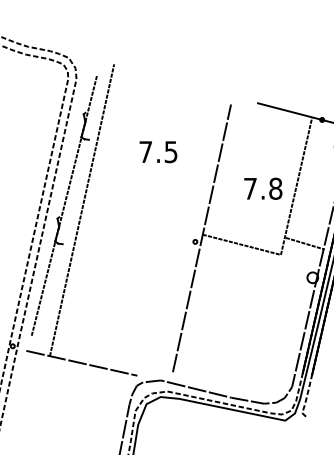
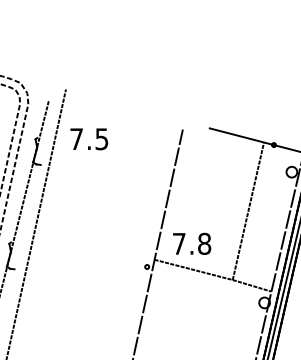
text: (158, 152) -> (89, 139), moved
text: (263, 188) -> (192, 243), moved
line: (304, 243) -> (251, 285), moved

